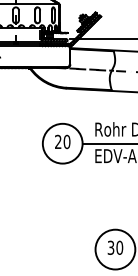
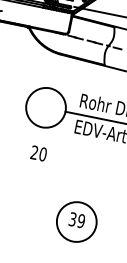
text: (62, 141) -> (38, 153), moved
text: (119, 247) -> (81, 220), 30 -> 39

